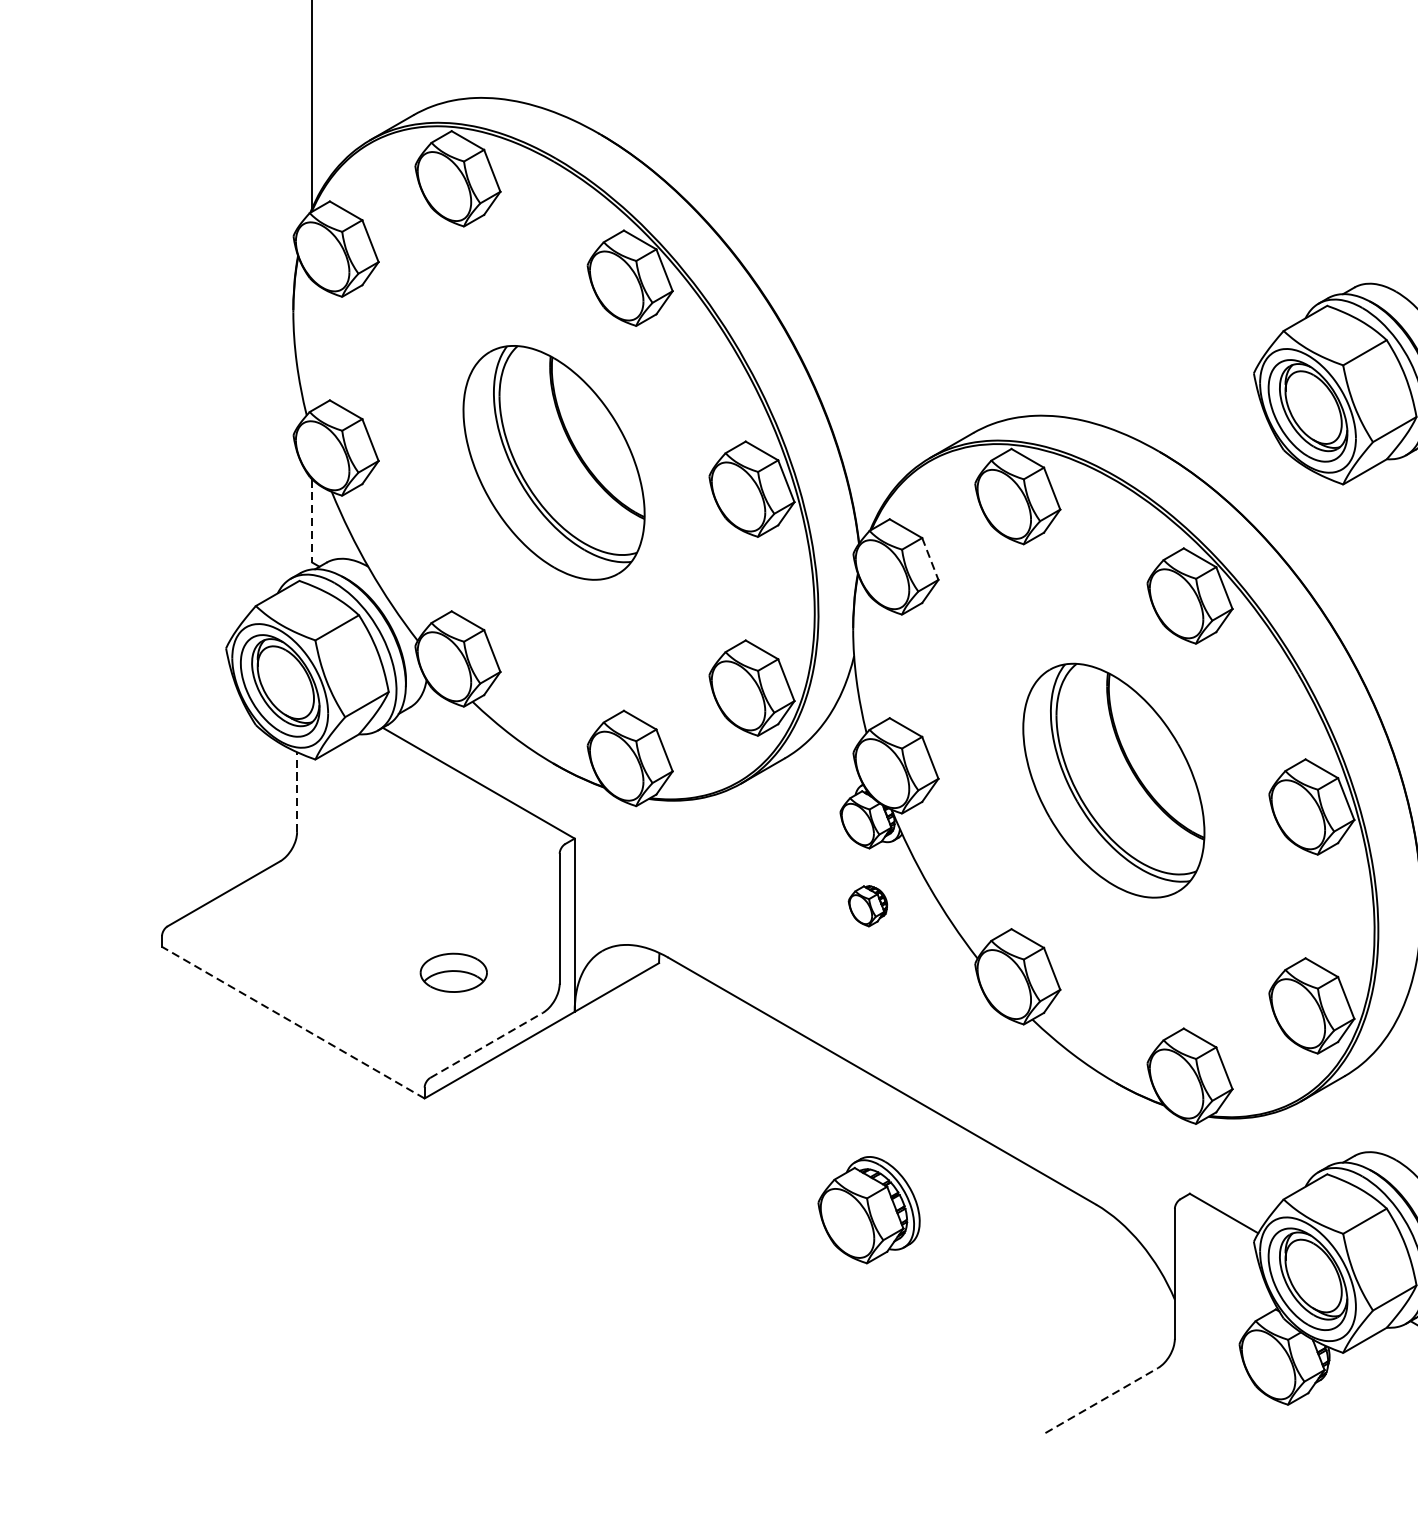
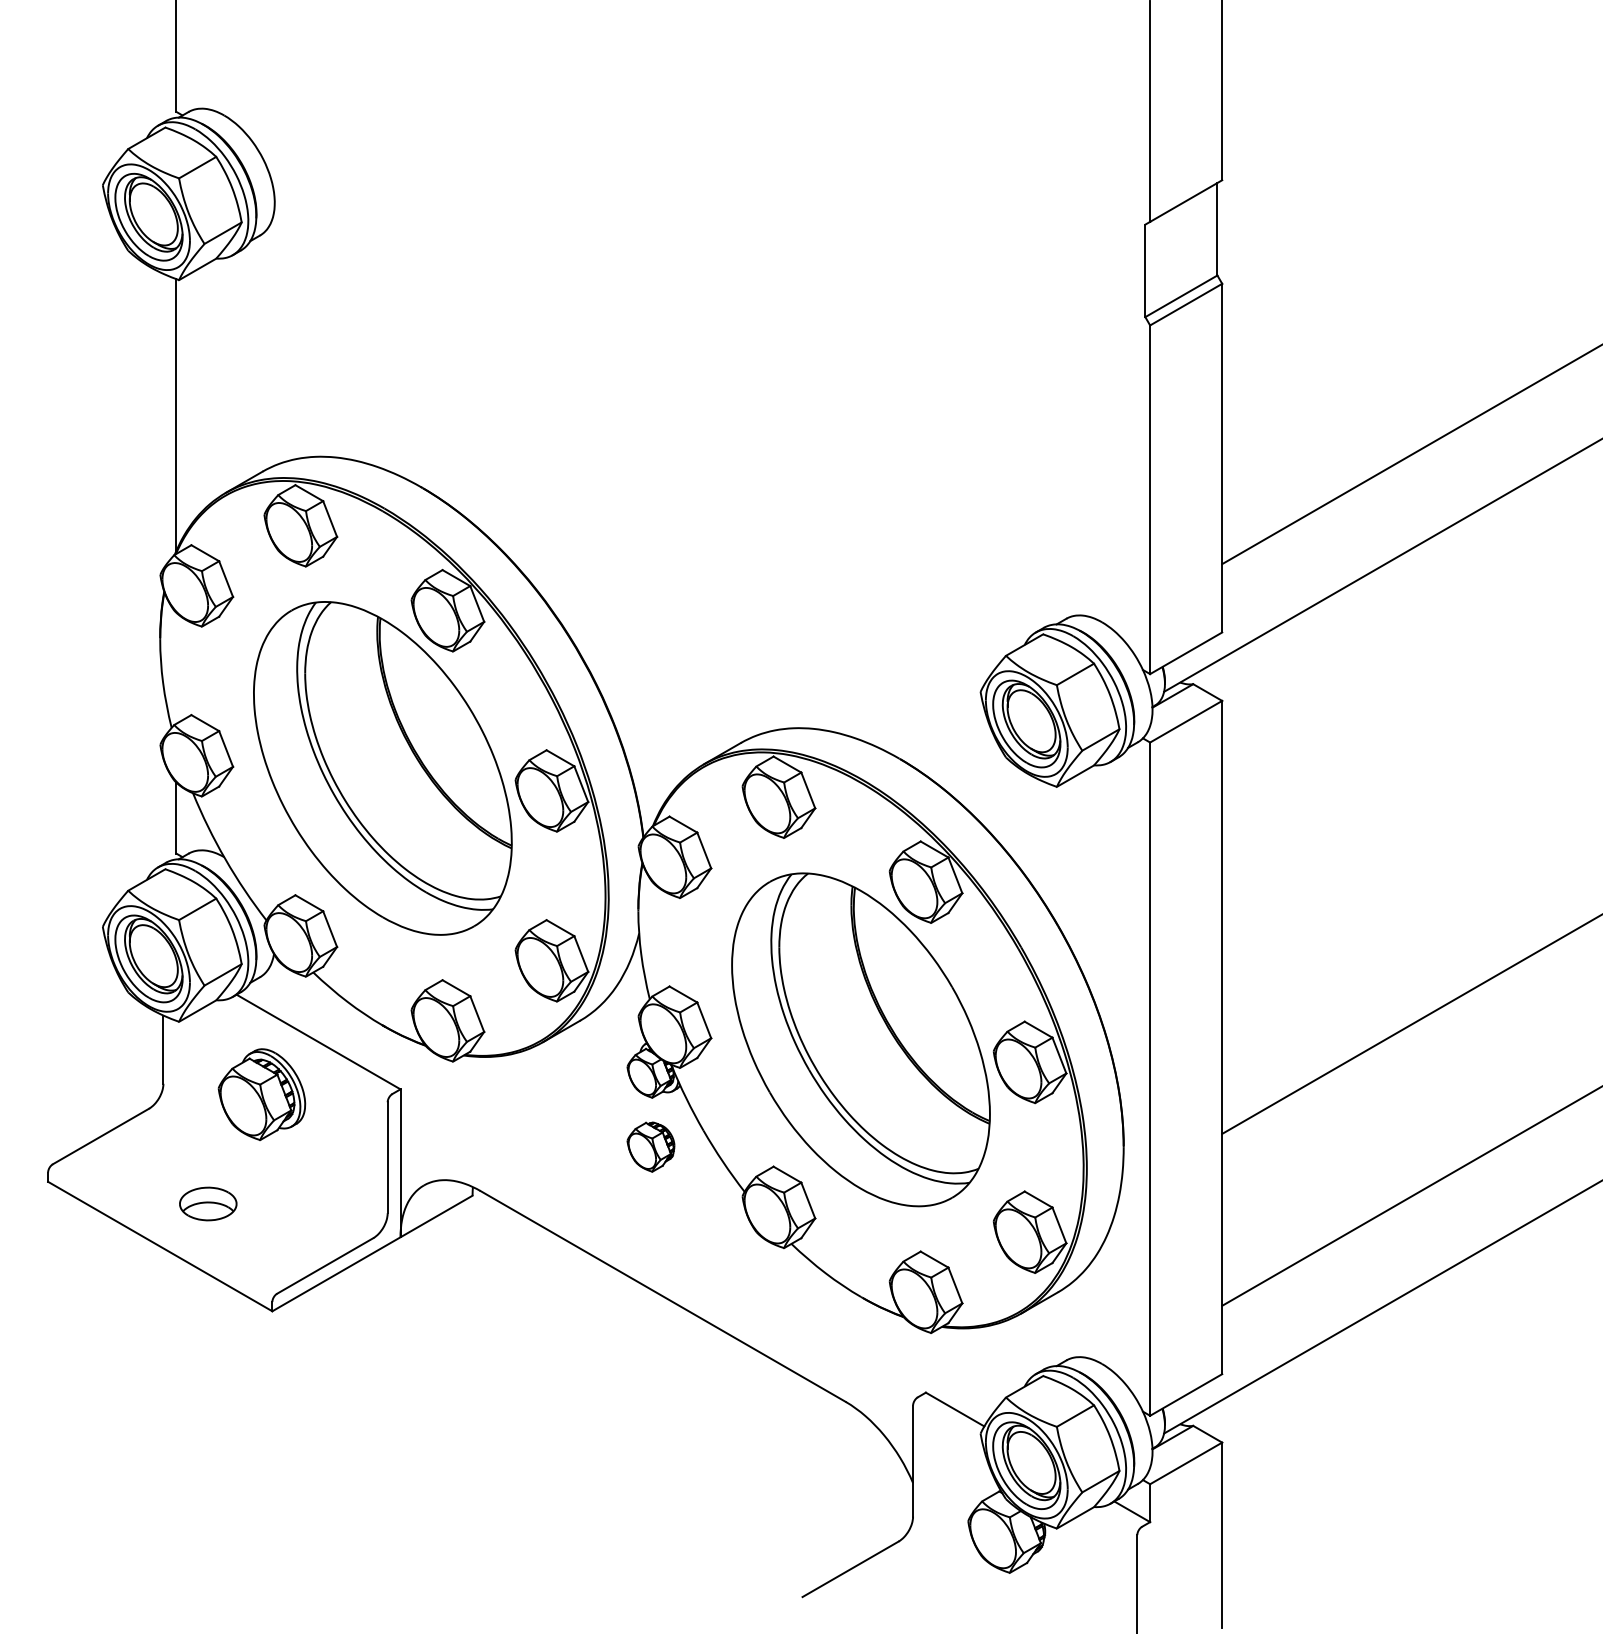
part: (553, 462) -> (382, 768), size x1.67
line: (312, 521) -> (176, 818), dashed -> solid
line: (930, 560) -> (704, 851), dashed -> solid
part: (1113, 780) -> (860, 1039), size x1.67
line: (297, 791) -> (163, 1049), dashed -> solid
part: (867, 905) -> (650, 1146), size x1.43
part: (454, 972) -> (208, 1203), moved
line: (292, 1022) -> (159, 1246), dashed -> solid
line: (486, 1044) -> (325, 1265), dashed -> solid
part: (868, 1209) -> (261, 1094), moved
line: (1102, 1400) -> (851, 1569), dashed -> solid

